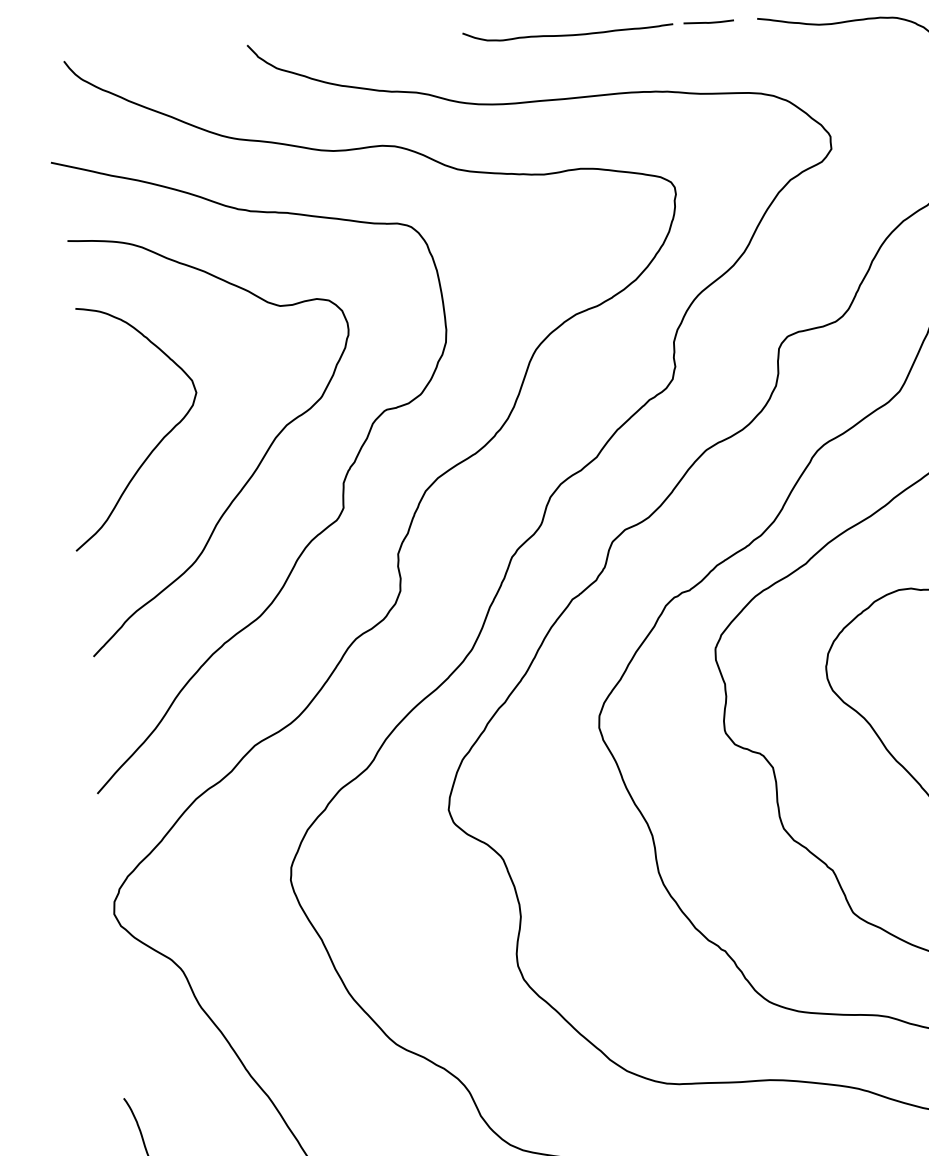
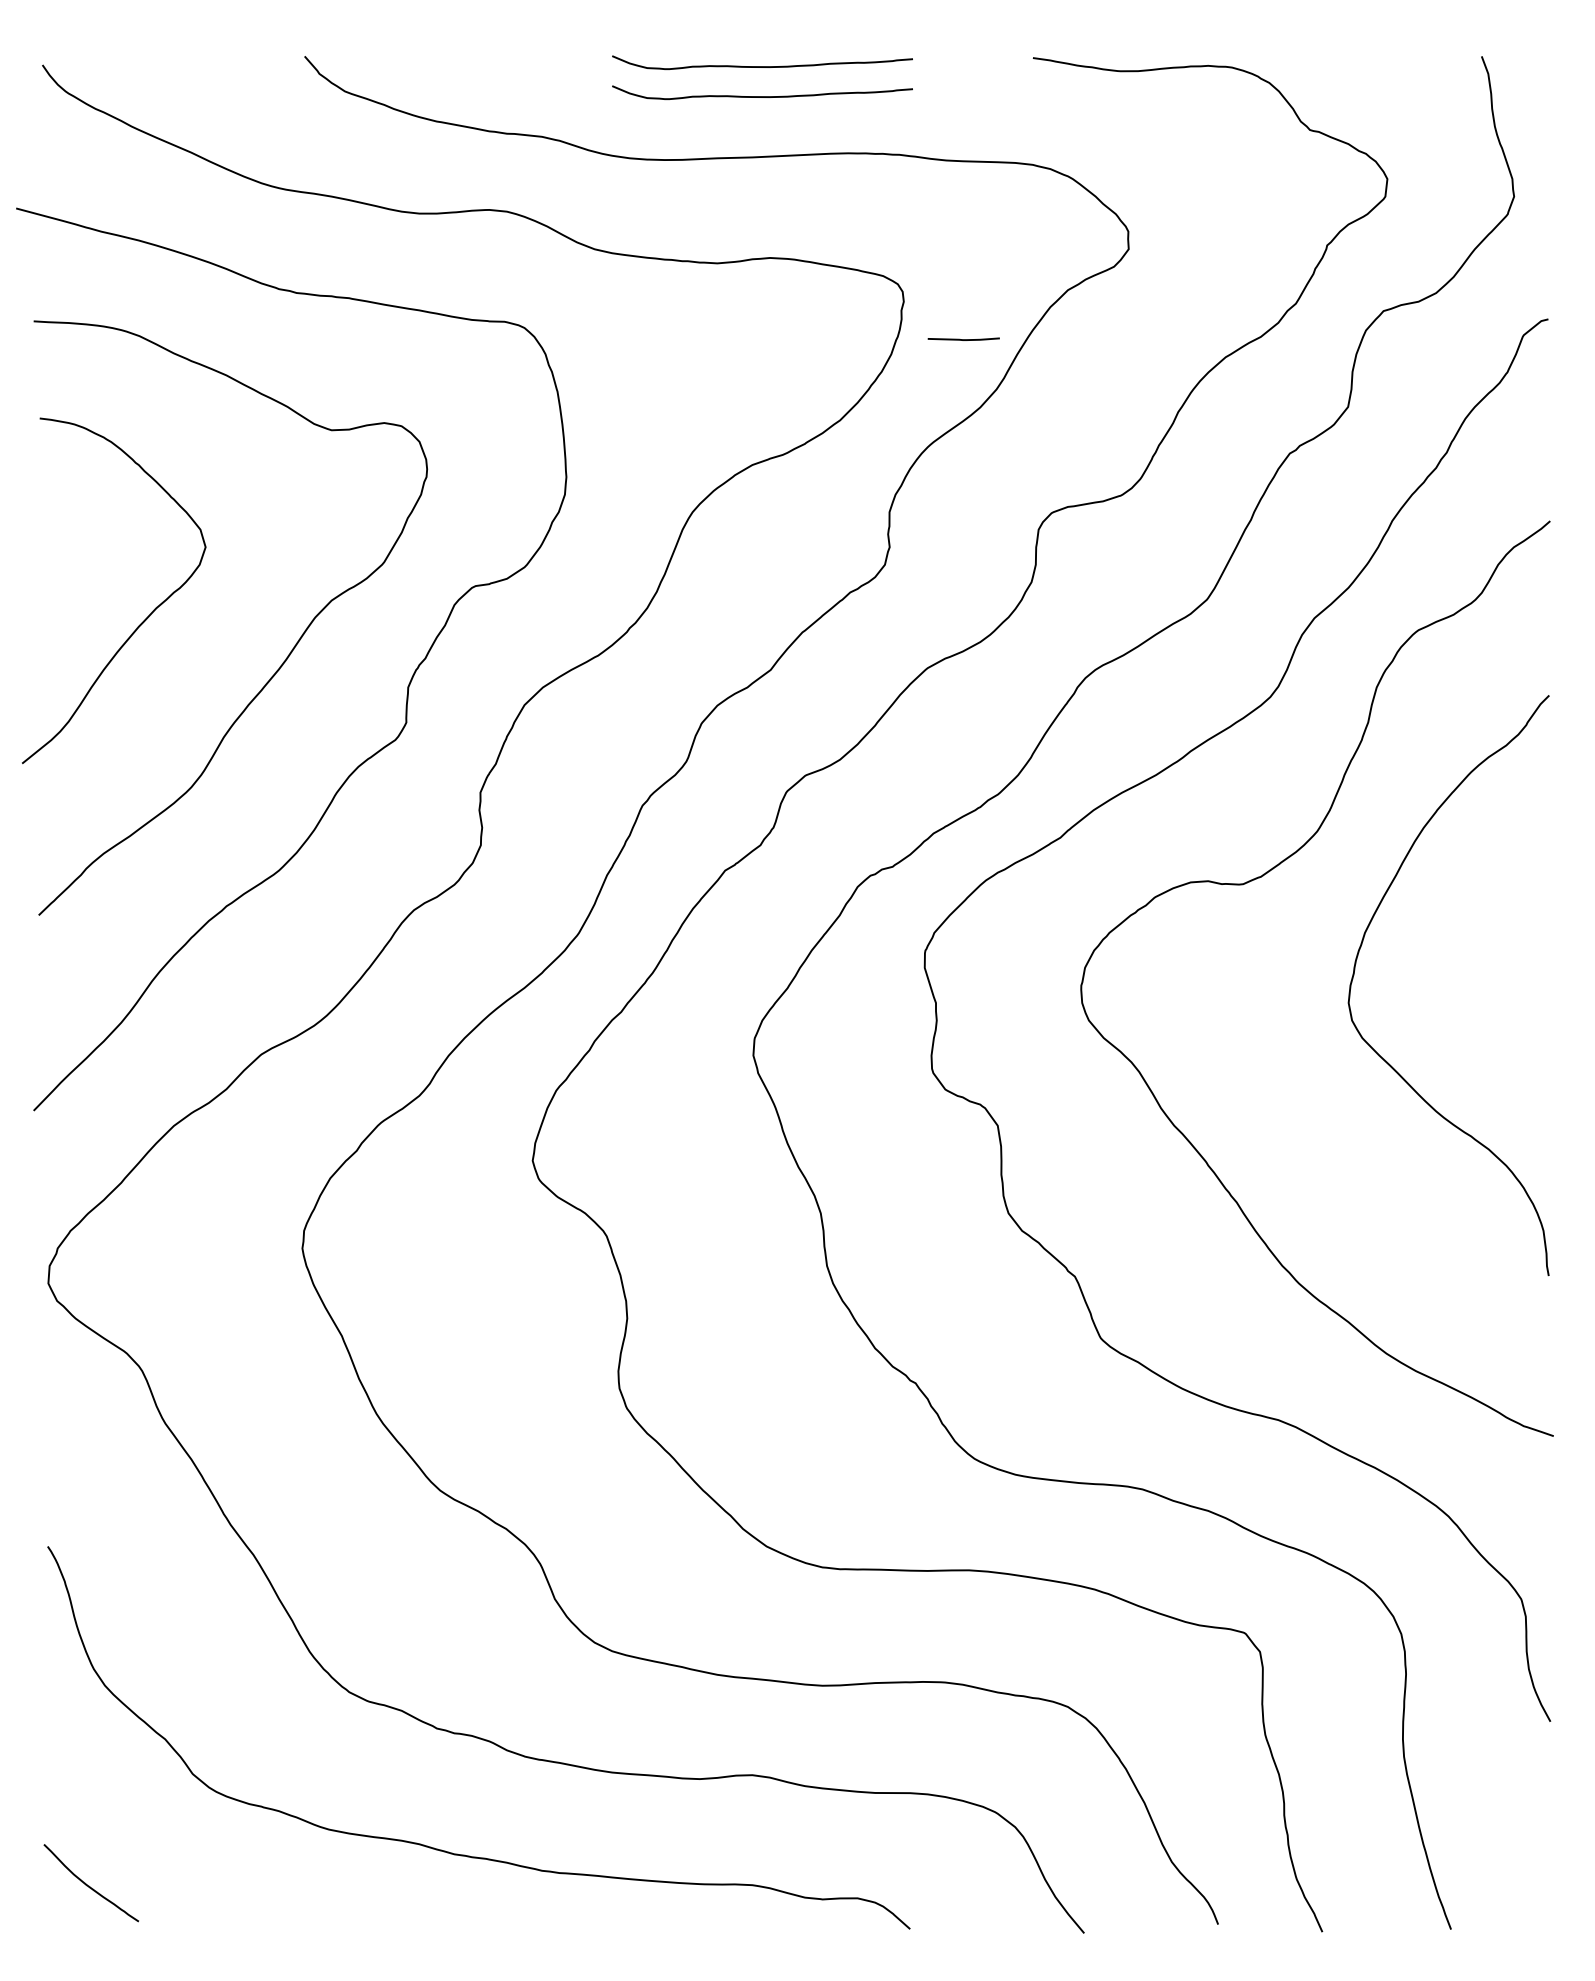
line: (708, 22) -> (963, 339), moved
curve: (569, 56) -> (762, 96), added

